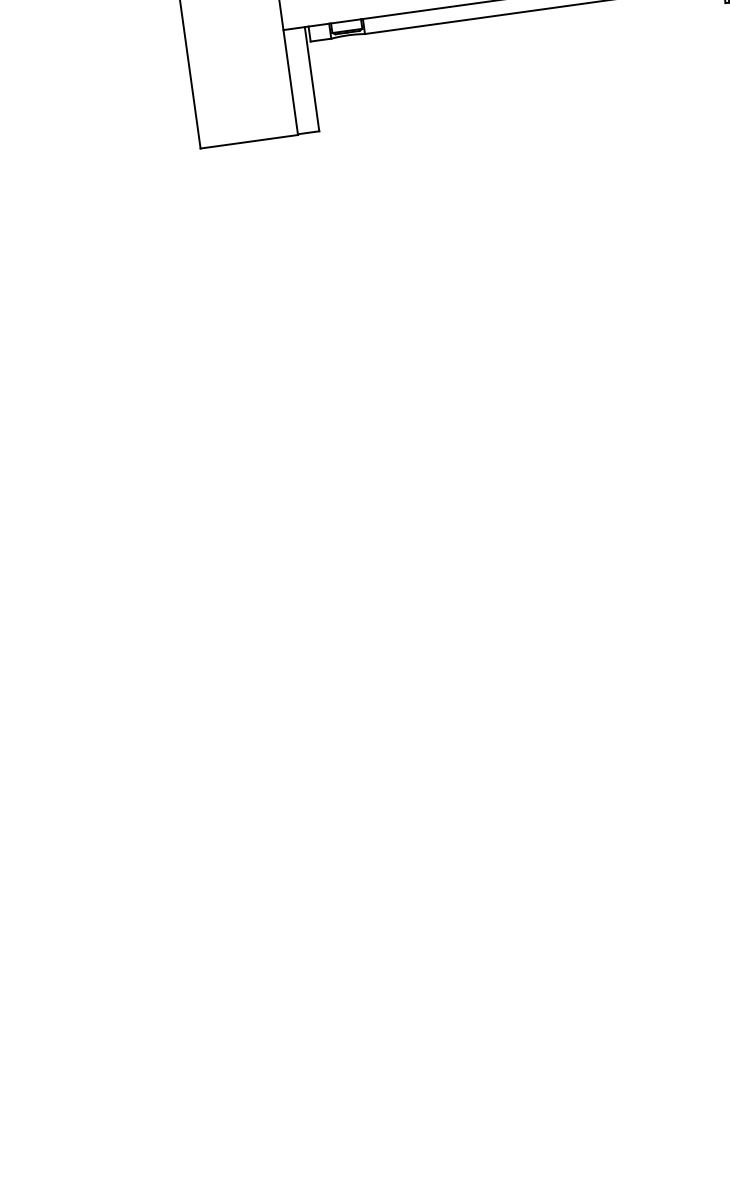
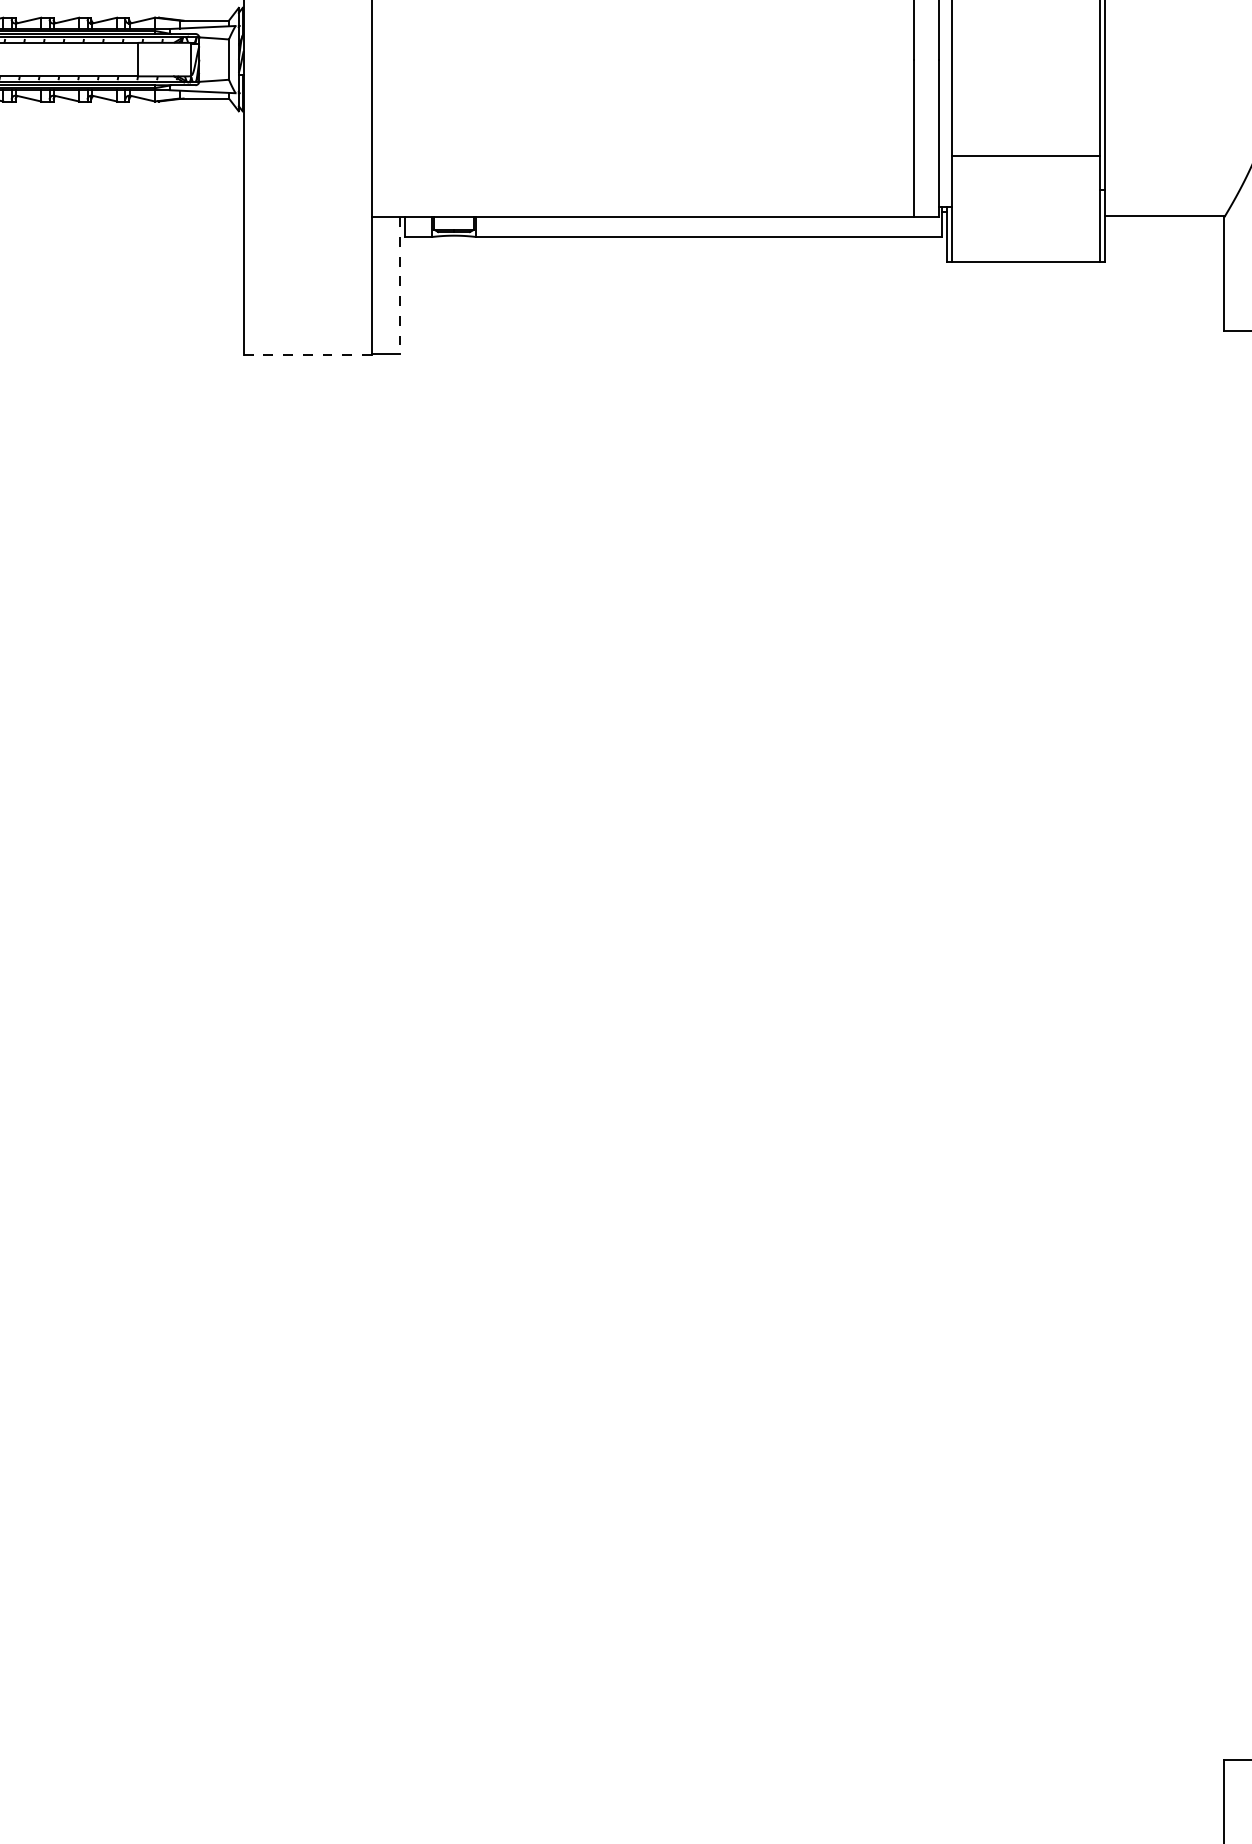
line: (311, 79) -> (399, 286), solid -> dashed
line: (249, 141) -> (308, 355), solid -> dashed

